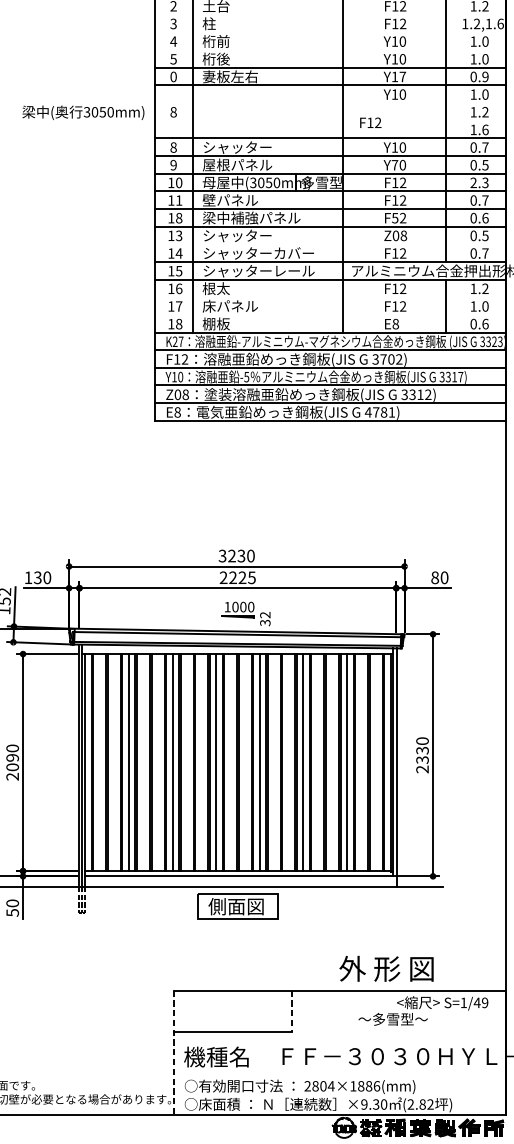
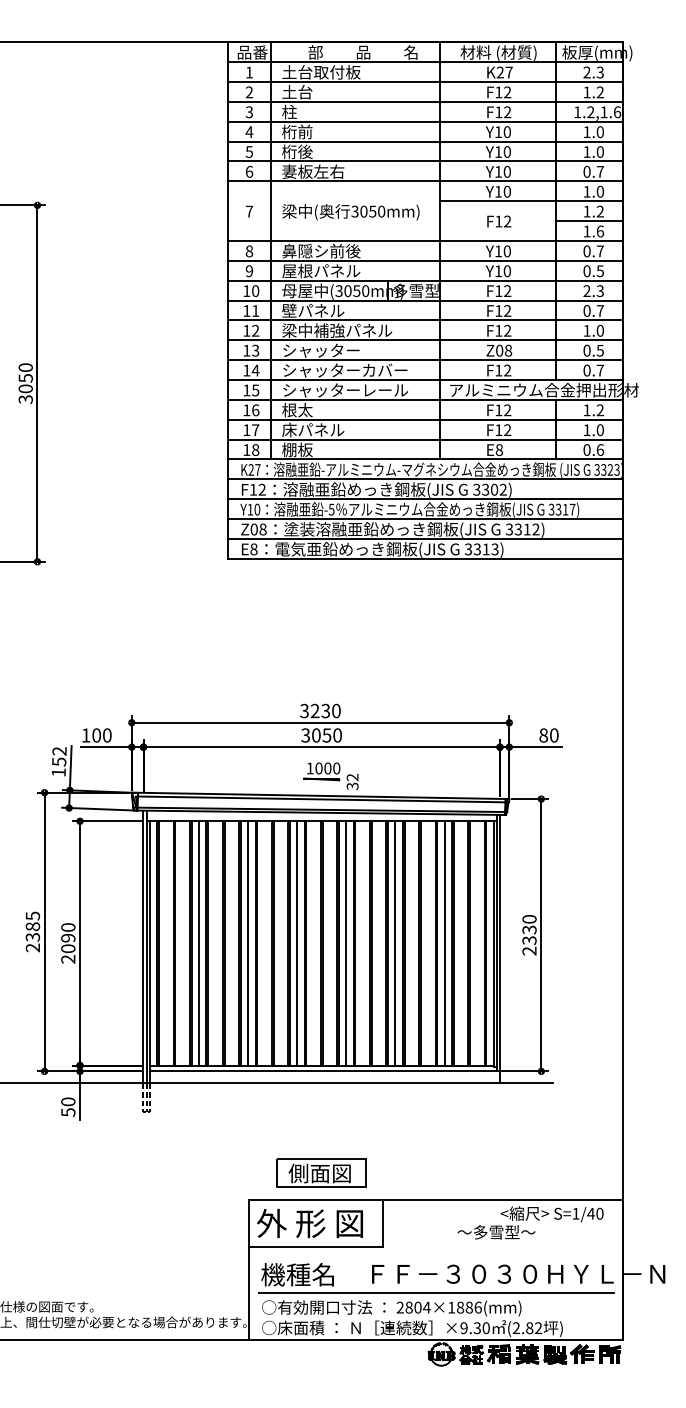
line: (330, 14) -> (425, 101), added
line: (330, 32) -> (425, 121), added
line: (330, 49) -> (425, 141), added
text: (173, 76) -> (249, 171), 0 -> 6
text: (402, 76) -> (506, 171), Y17 -> Y10
text: (484, 76) -> (599, 171), 0.9 -> 0.7
line: (424, 103) -> (531, 201), added
text: (173, 112) -> (249, 211), 8 -> 7
text: (83, 113) -> (350, 212), moved
line: (475, 121) -> (589, 221), added
text: (370, 122) -> (499, 221), moved
text: (237, 146) -> (321, 250), シャッター -> 鼻隠シ前後
text: (394, 165) -> (498, 271), Y70 -> Y10
text: (179, 217) -> (255, 330), 18 -> 12
text: (394, 217) -> (498, 330), F52 -> F12
text: (479, 217) -> (593, 330), 0.6 -> 1.0
line: (330, 244) -> (425, 360), added
line: (330, 296) -> (425, 419), added
line: (330, 314) -> (425, 439), added
text: (383, 359) -> (485, 489), 3702) -> 3302)
text: (379, 412) -> (481, 549), 4781) -> 3313)
text: (37, 577) -> (96, 735), 130 -> 100
text: (237, 577) -> (321, 735), 2225 -> 3050
part: (237, 905) -> (321, 1172), moved
text: (386, 968) -> (309, 1223), moved
text: (484, 1002) -> (599, 1213), S=1/49 -> S=1/40
line: (292, 1011) -> (383, 1223), dashed -> solid
line: (173, 1053) -> (249, 1270), dashed -> solid
line: (338, 1073) -> (435, 1293), added

